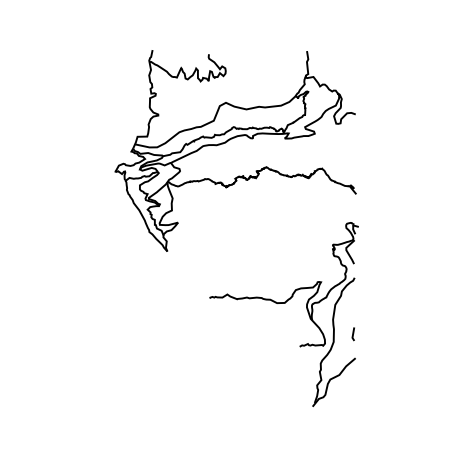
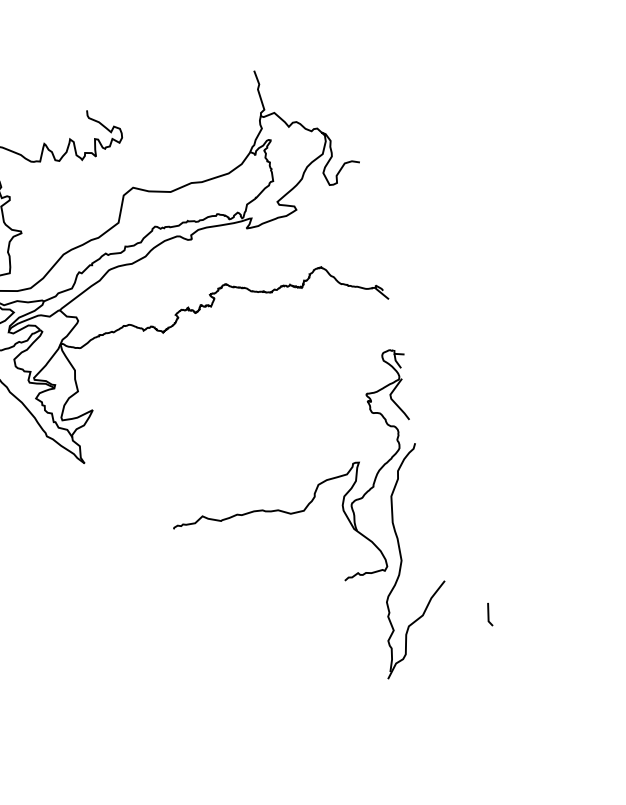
line: (352, 334) -> (487, 615), moved

